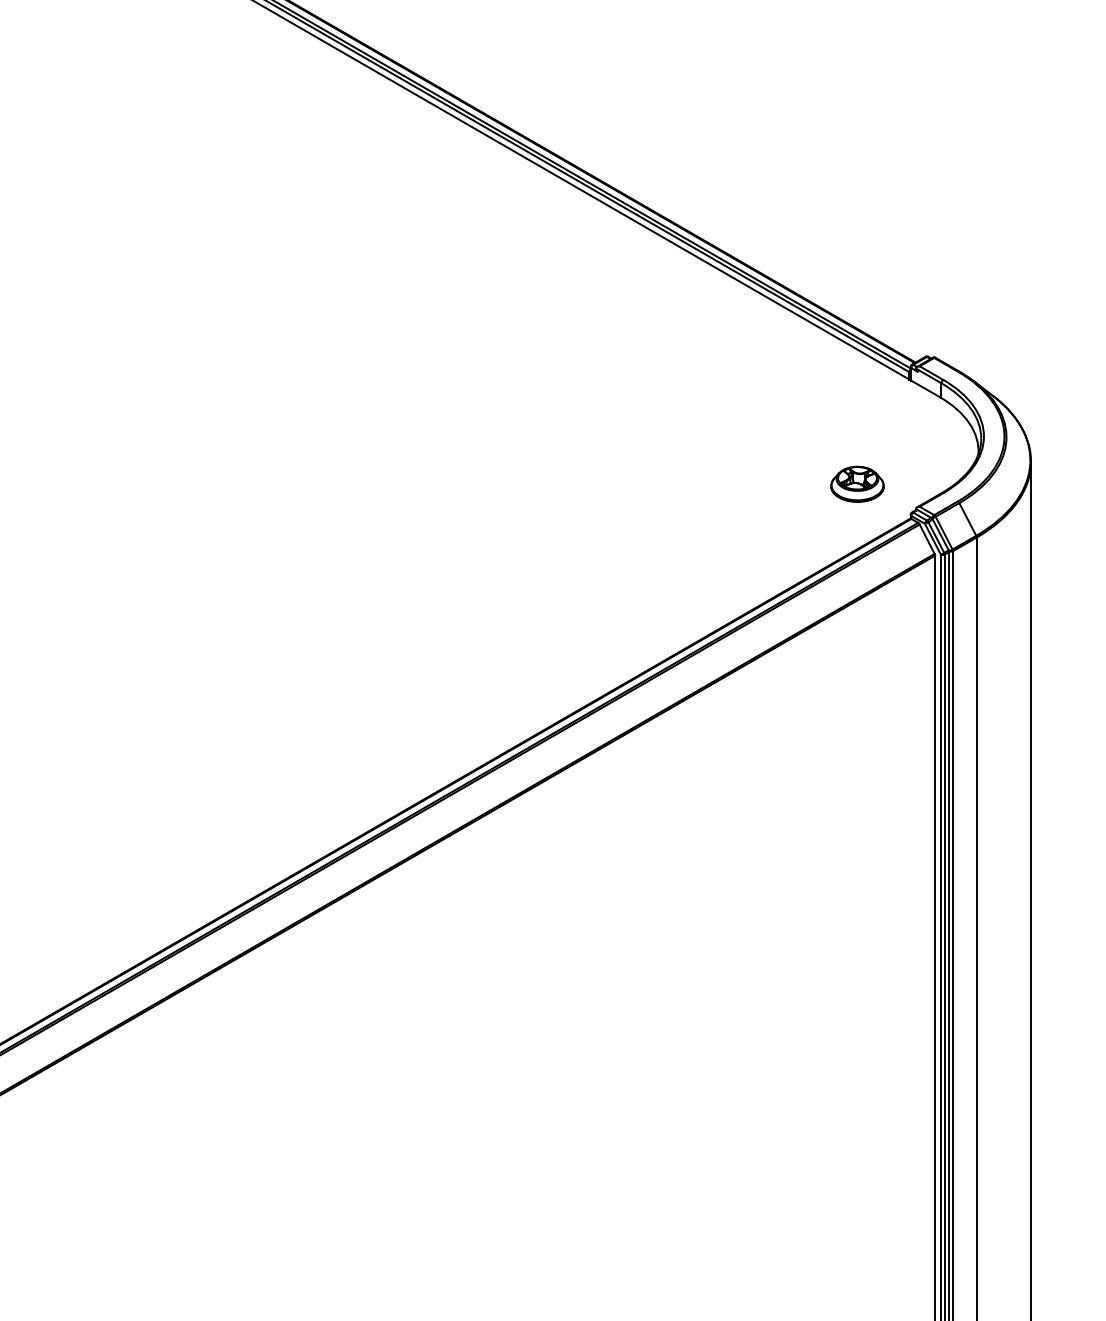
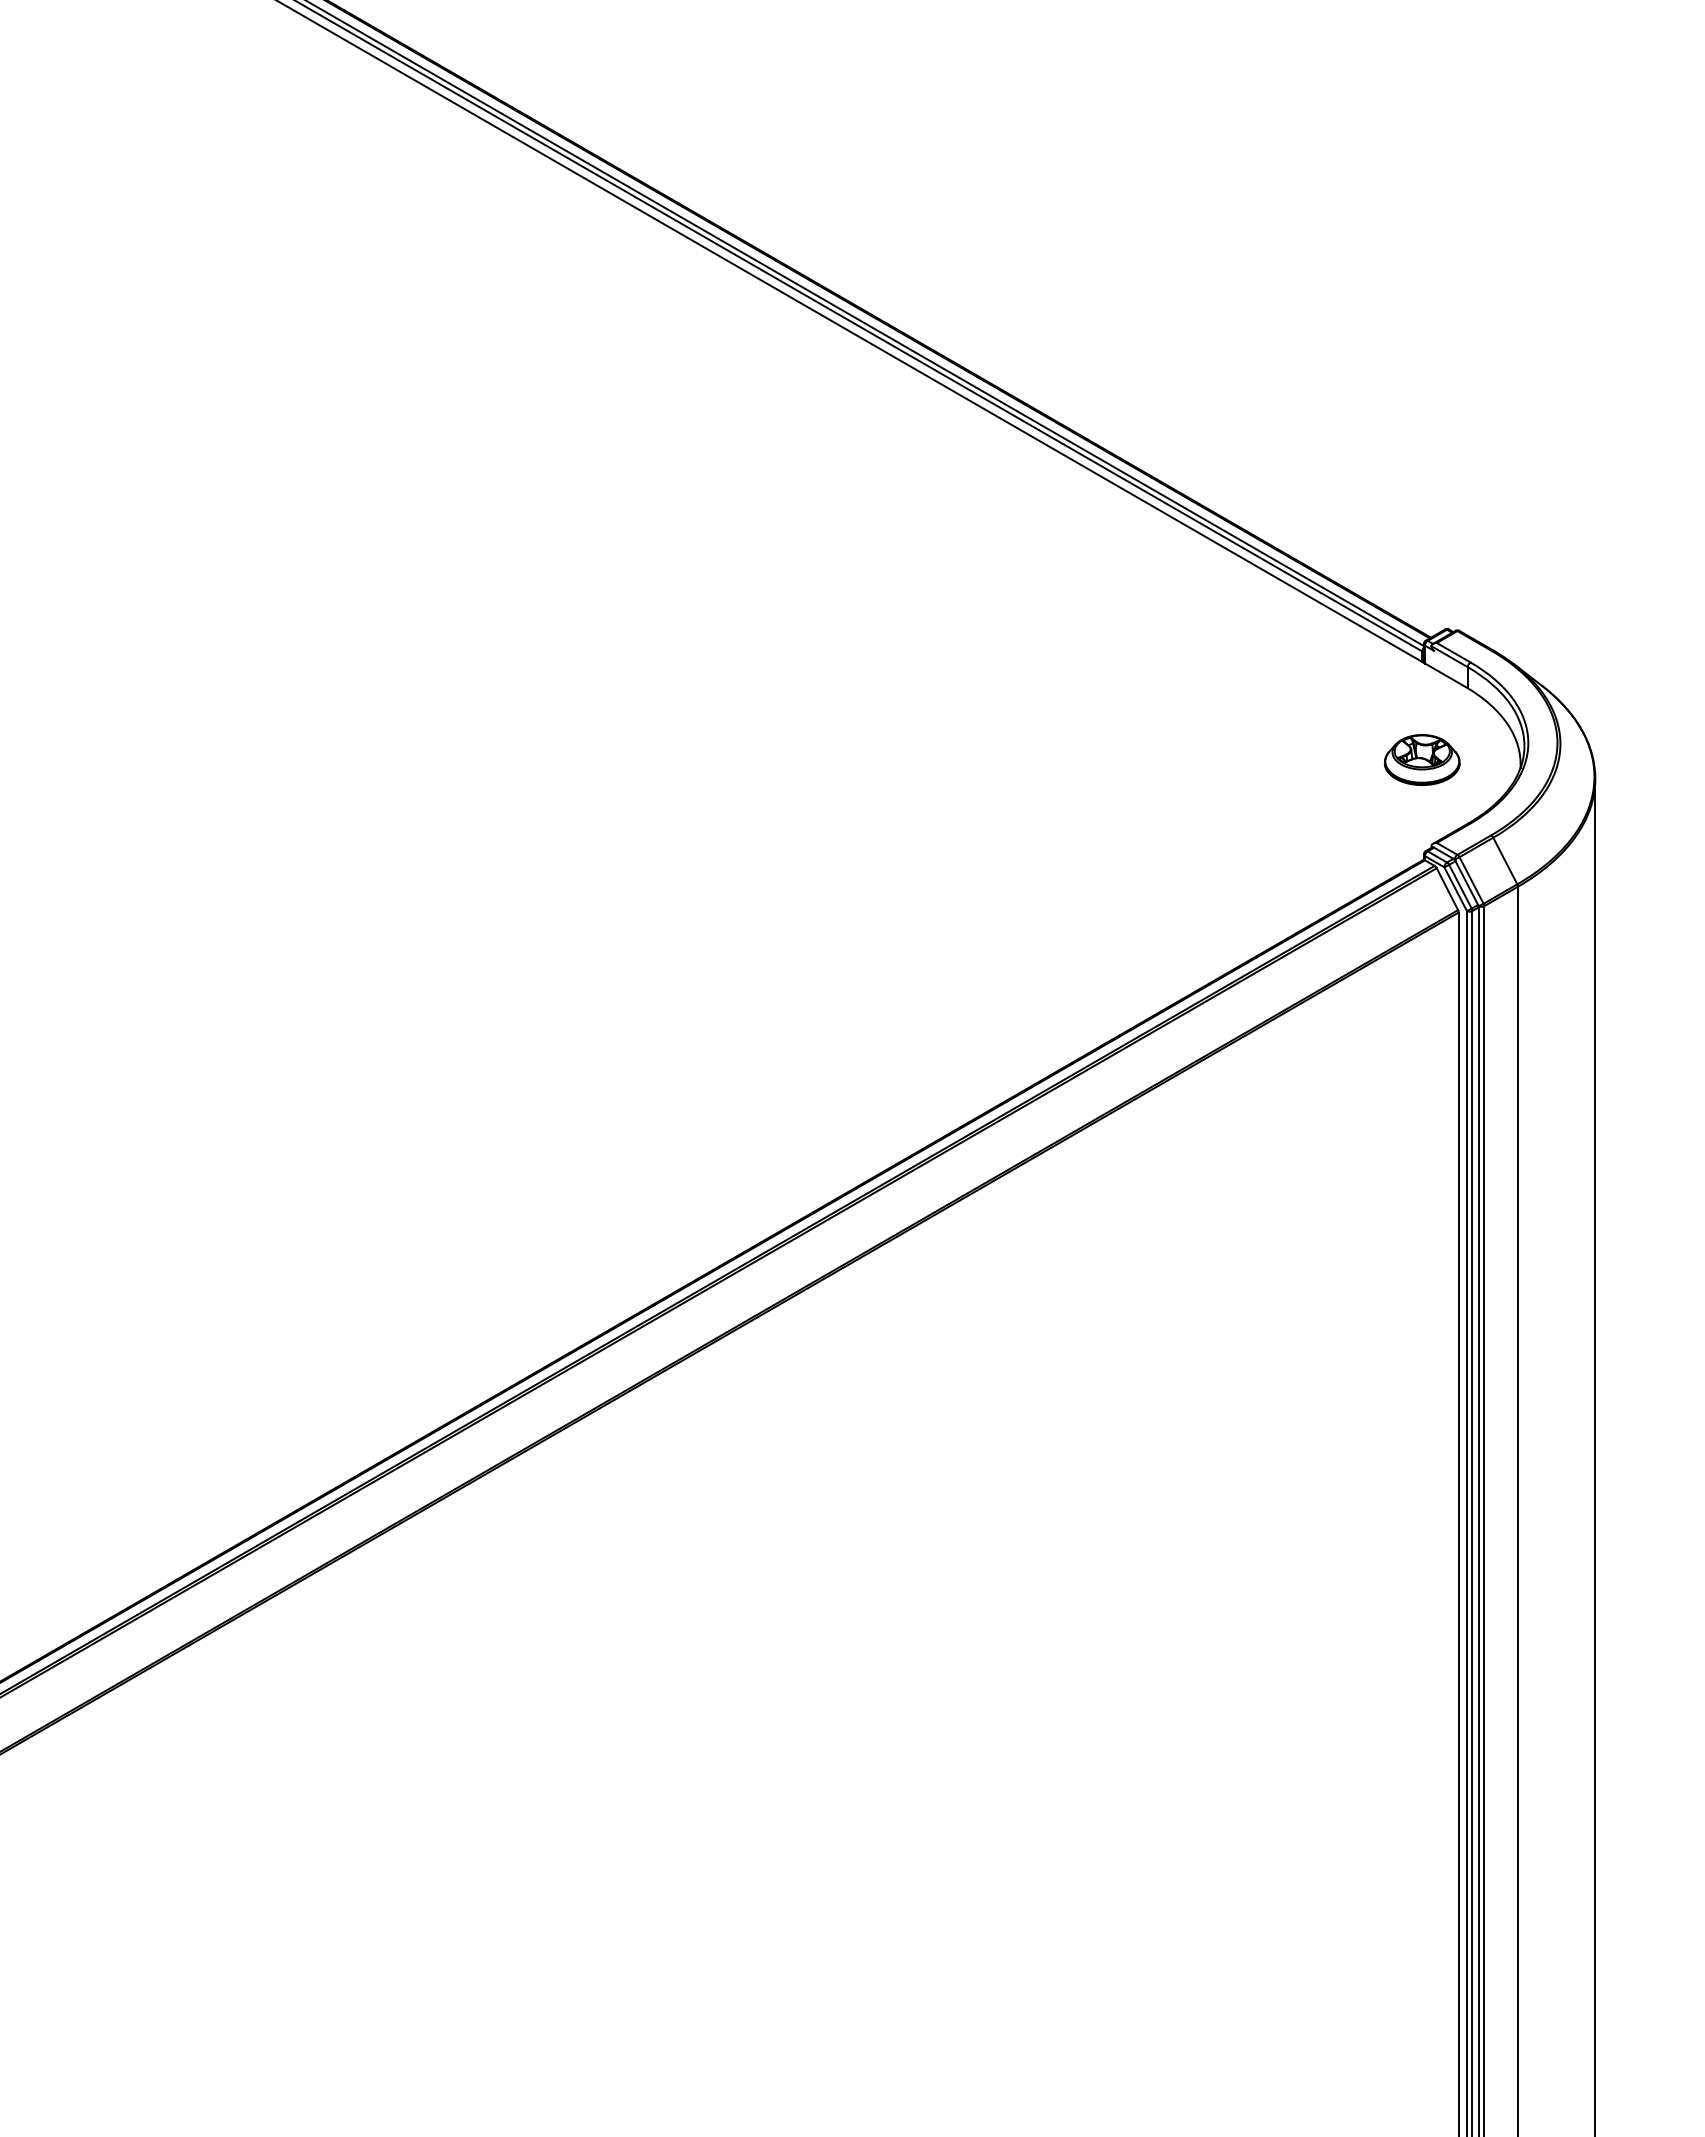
part: (856, 483) -> (1421, 759), moved

